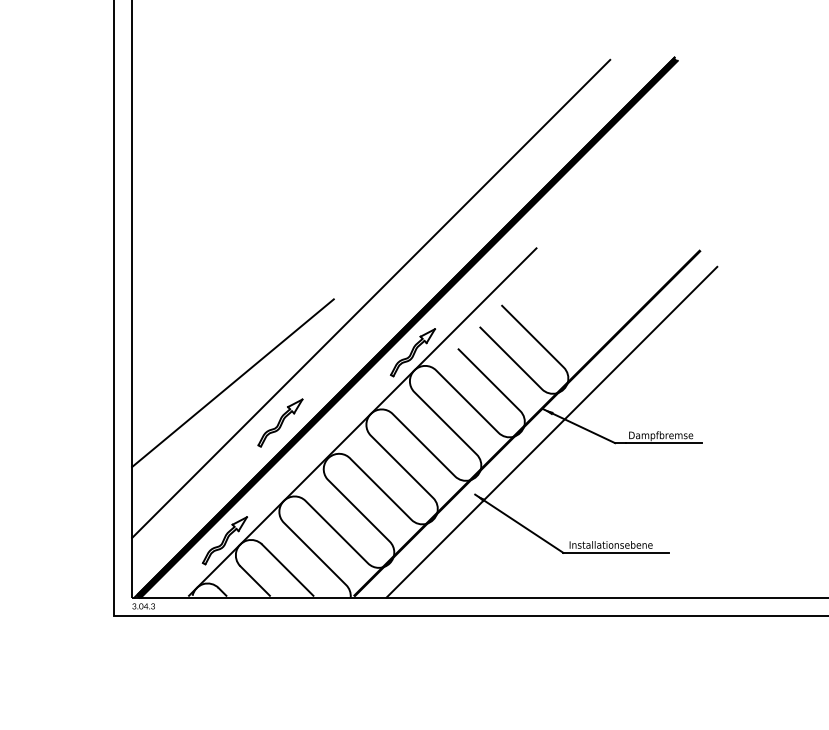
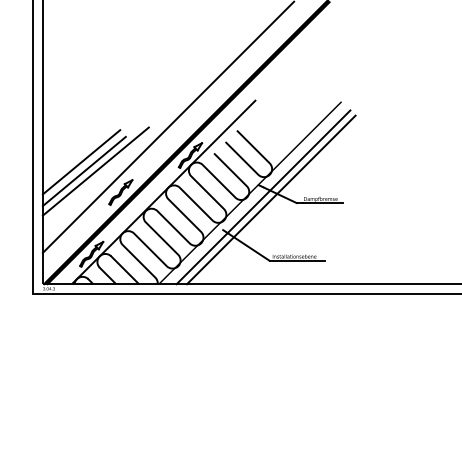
line: (205, 365) -> (81, 162), added
line: (209, 383) -> (83, 171), added
line: (567, 436) -> (271, 199), added

